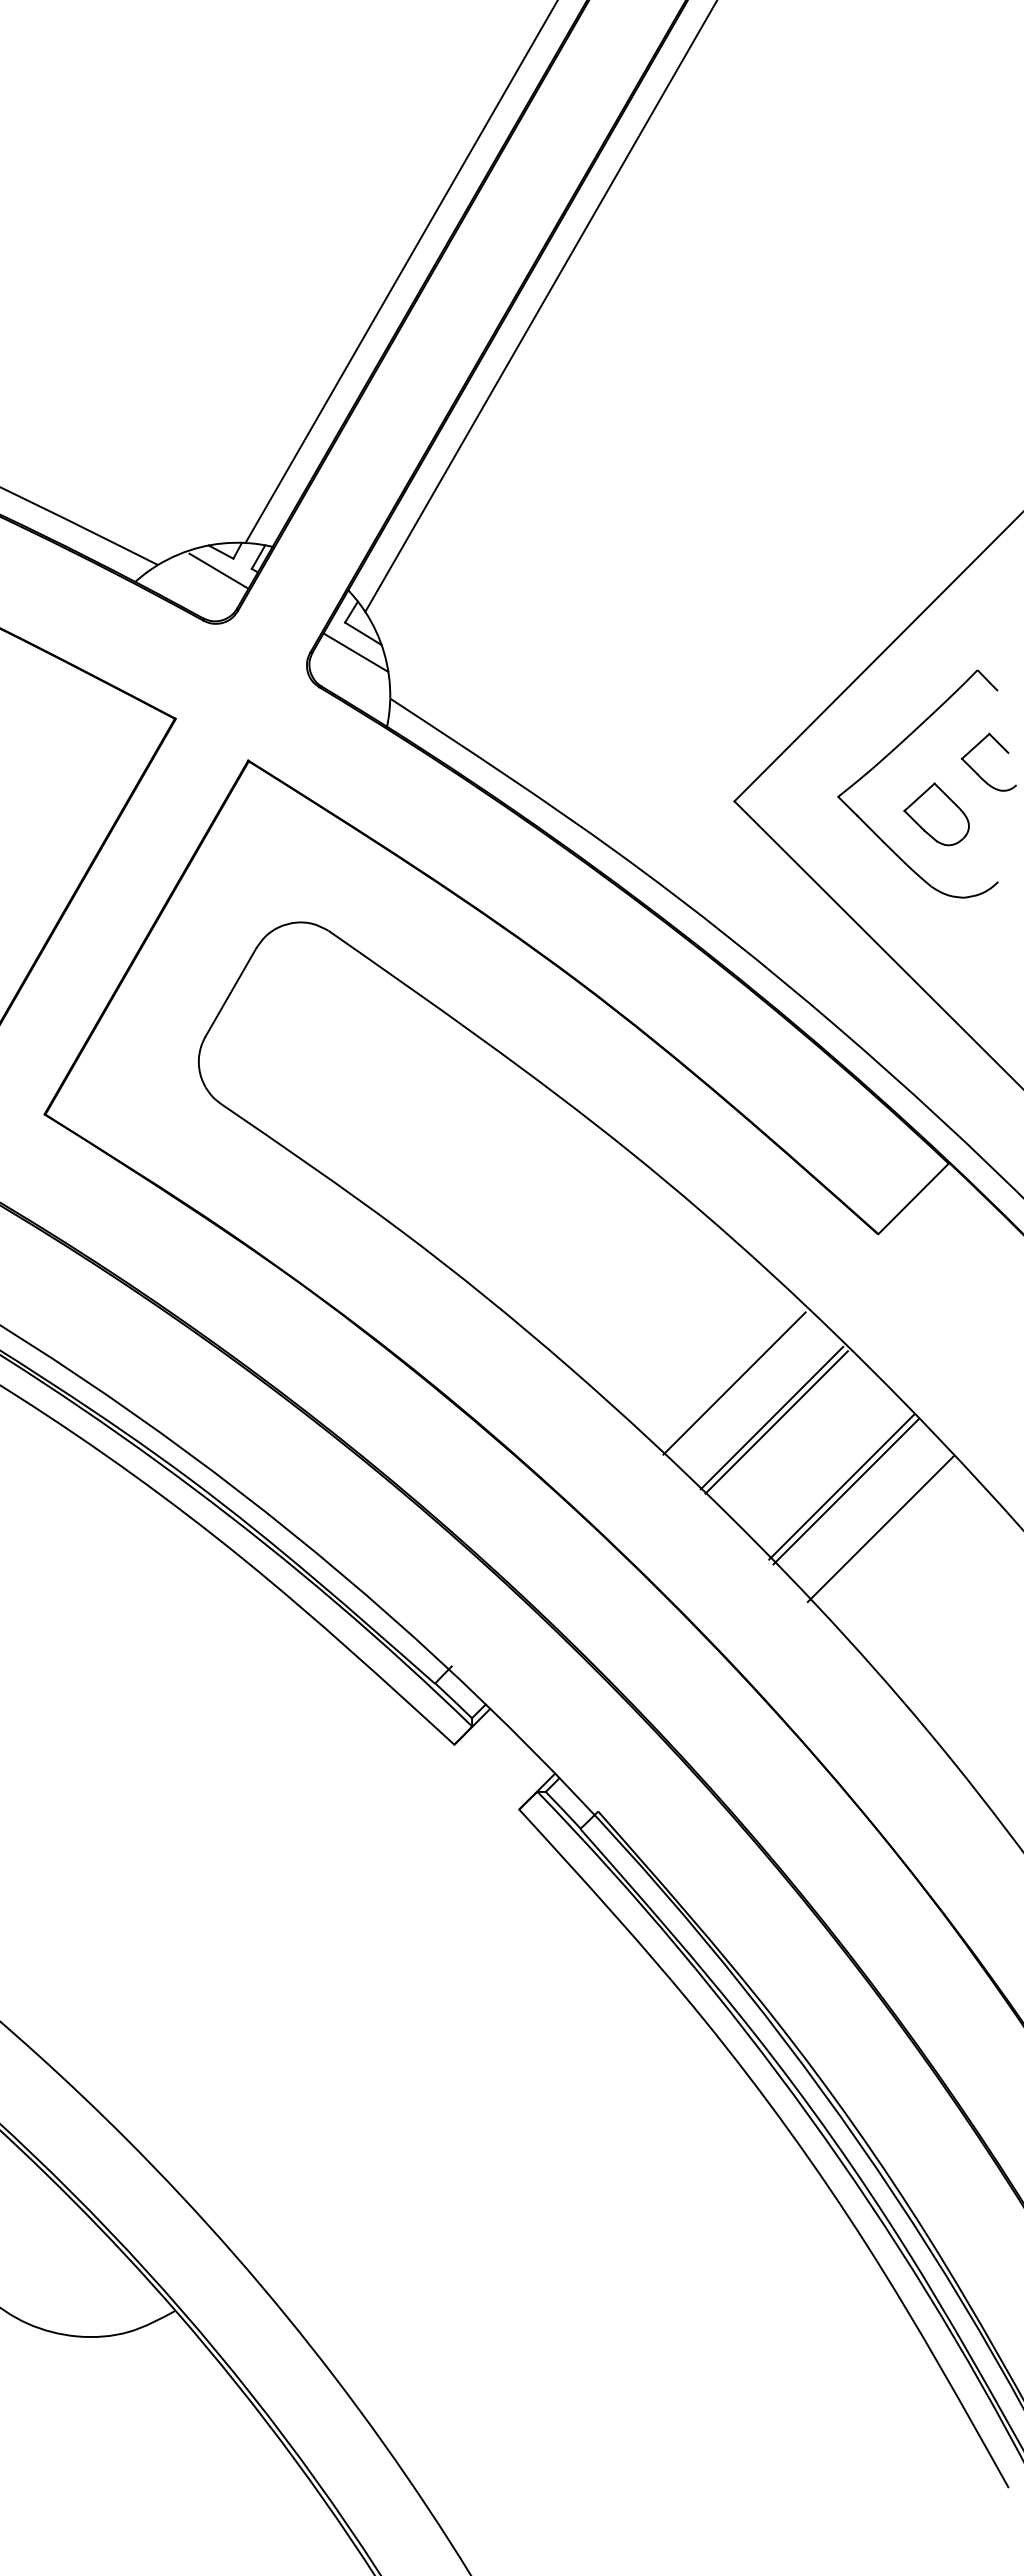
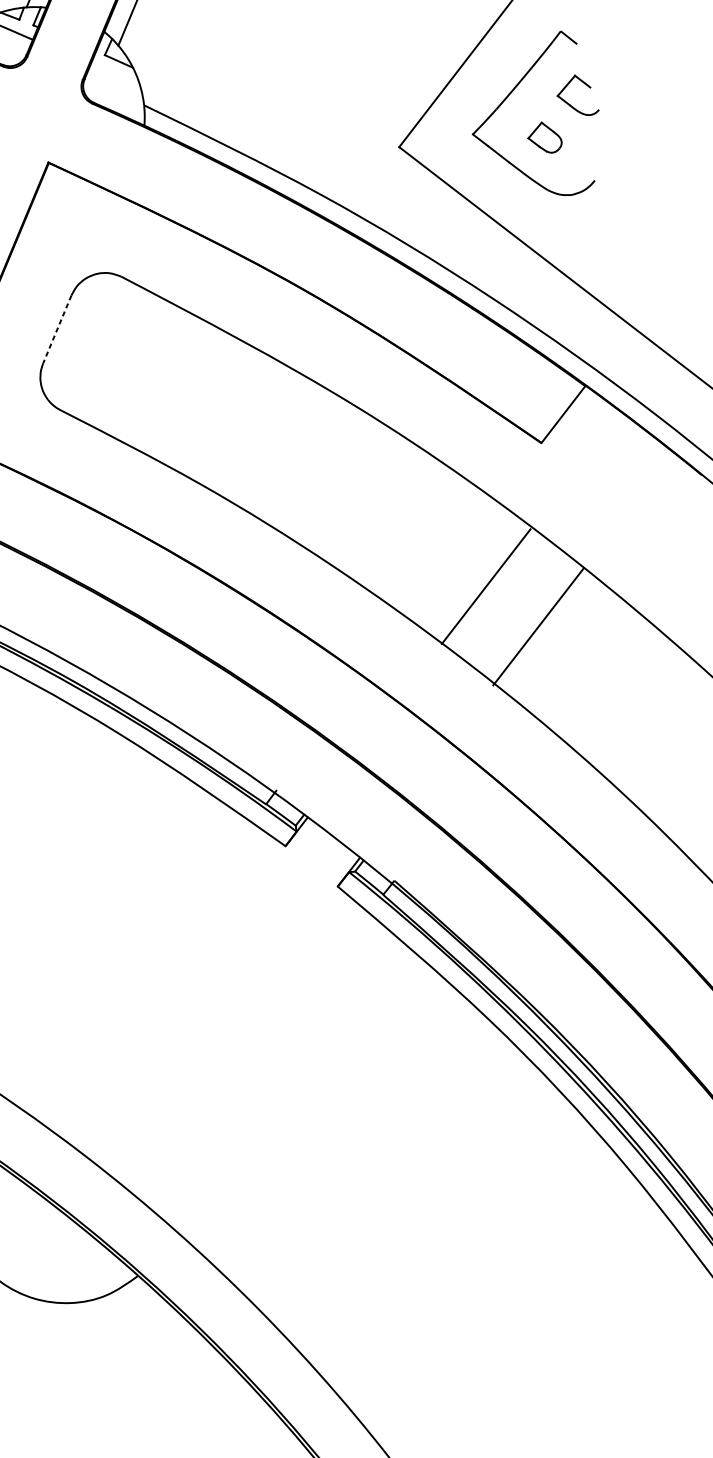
line: (355, 652) -> (115, 75), removed
part: (936, 814) -> (544, 138), size x0.7
line: (230, 992) -> (56, 329), solid -> dashed
line: (734, 1383) -> (452, 562), removed
line: (771, 1417) -> (482, 583), removed
line: (846, 1491) -> (542, 629), removed
line: (880, 1529) -> (570, 653), removed

